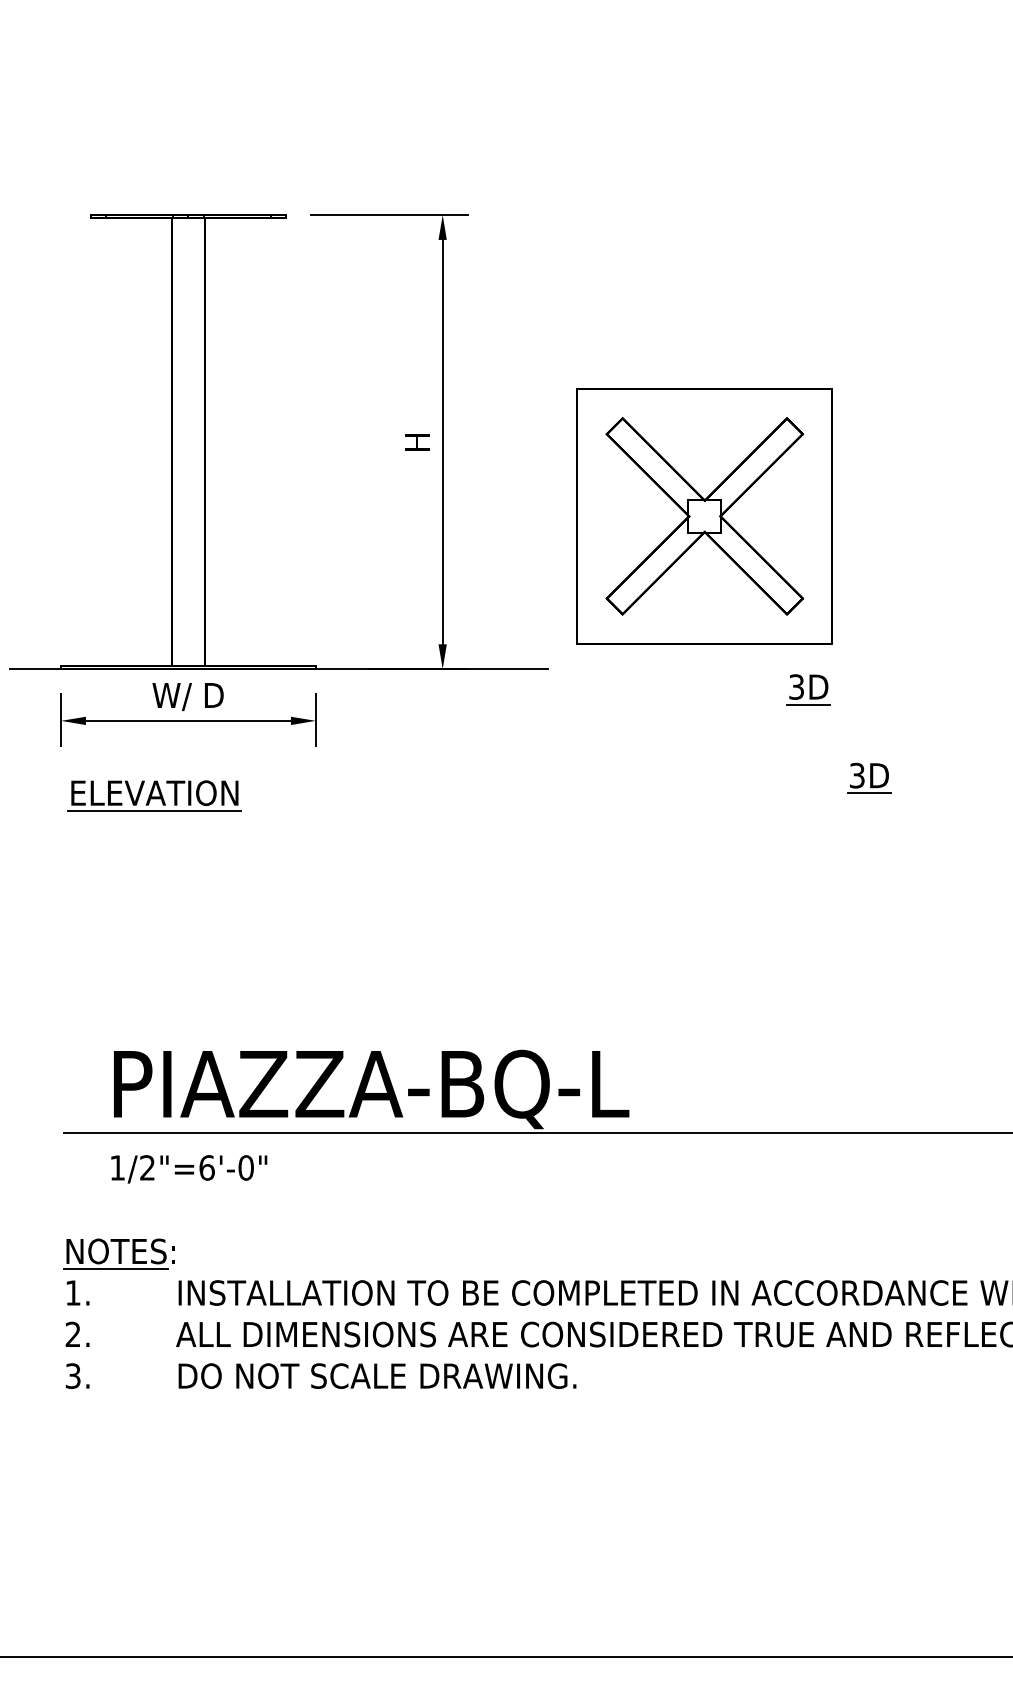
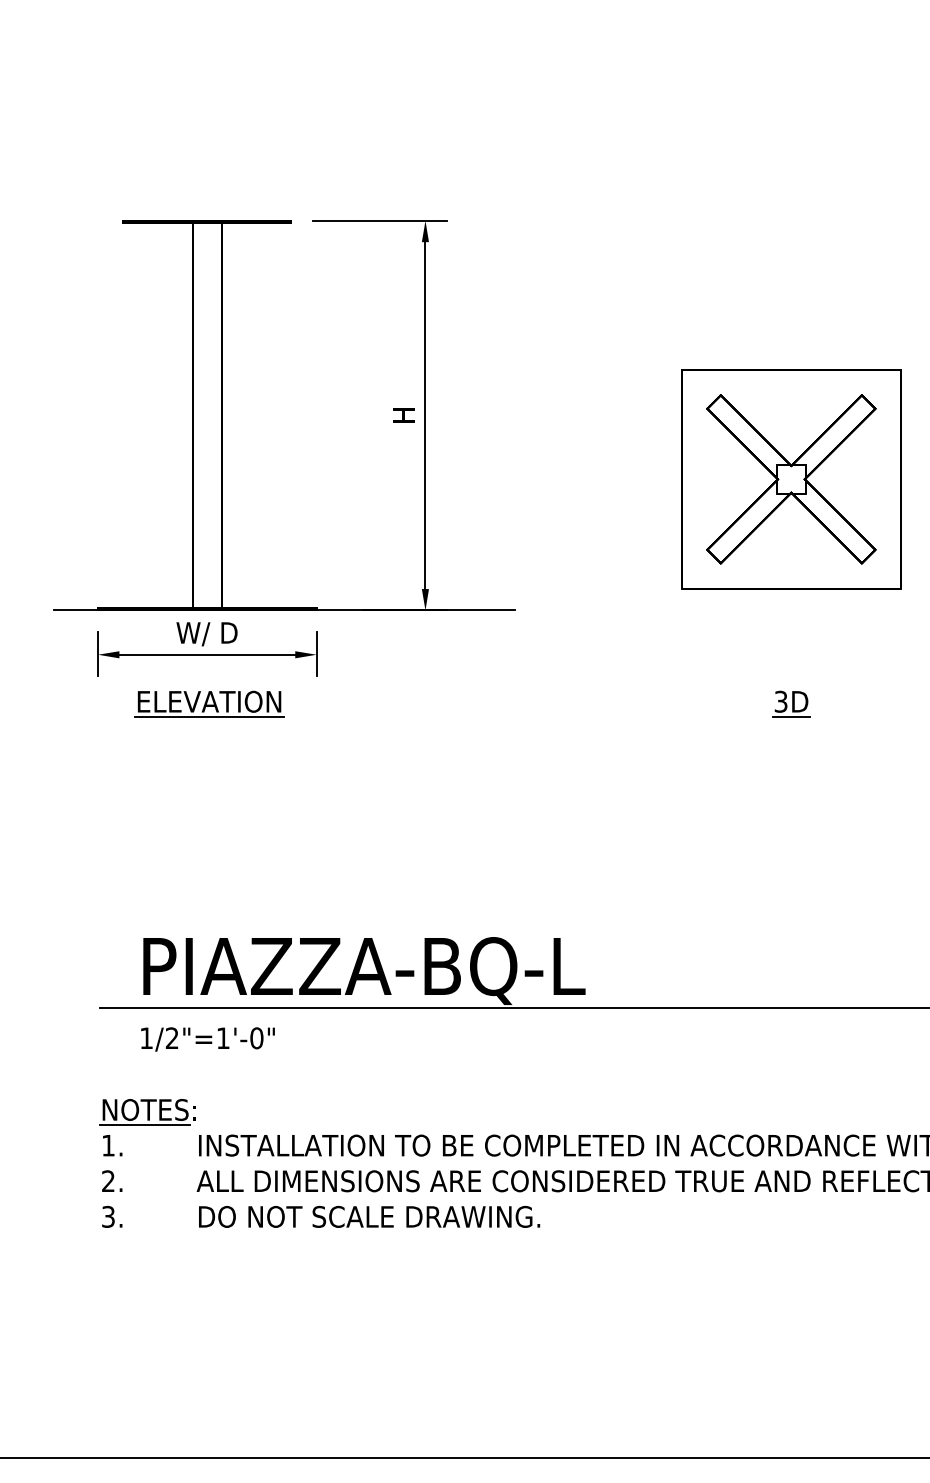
part: (705, 516) -> (791, 479), moved
part: (808, 689) -> (739, 627), removed
part: (154, 795) -> (209, 703), moved
text: (207, 1168) -> (223, 1038), 1/2"=6'-0" -> 1/2"=1'-0"

